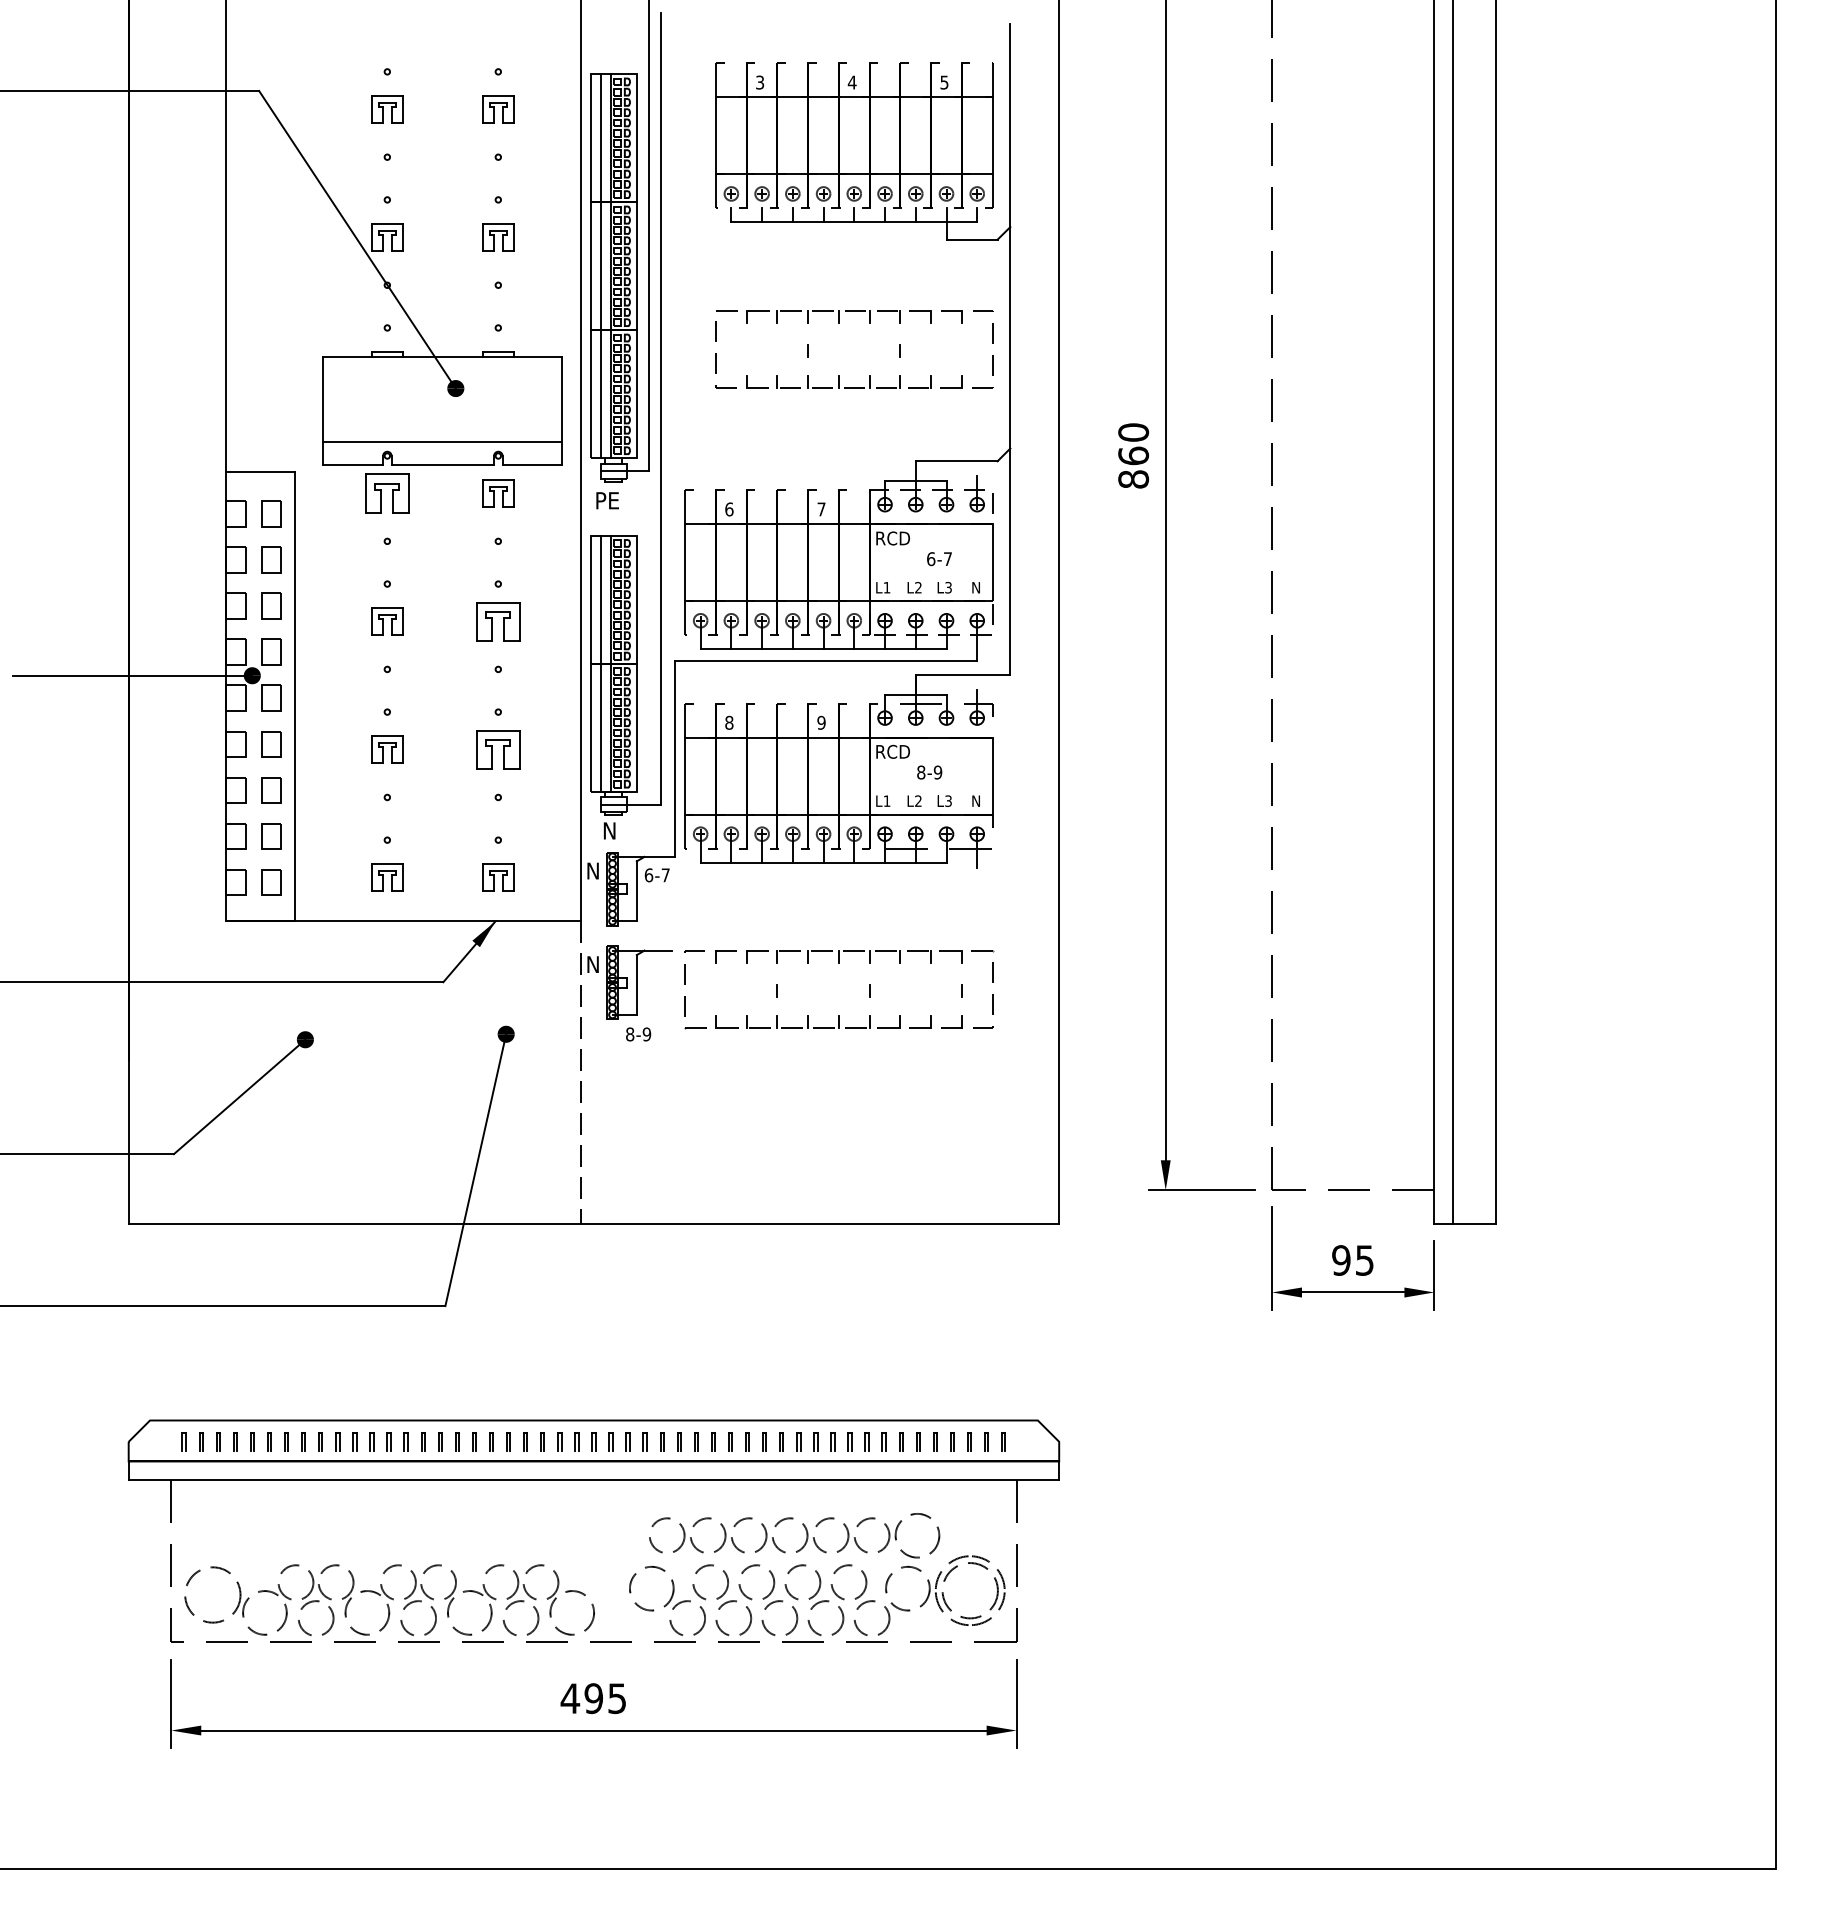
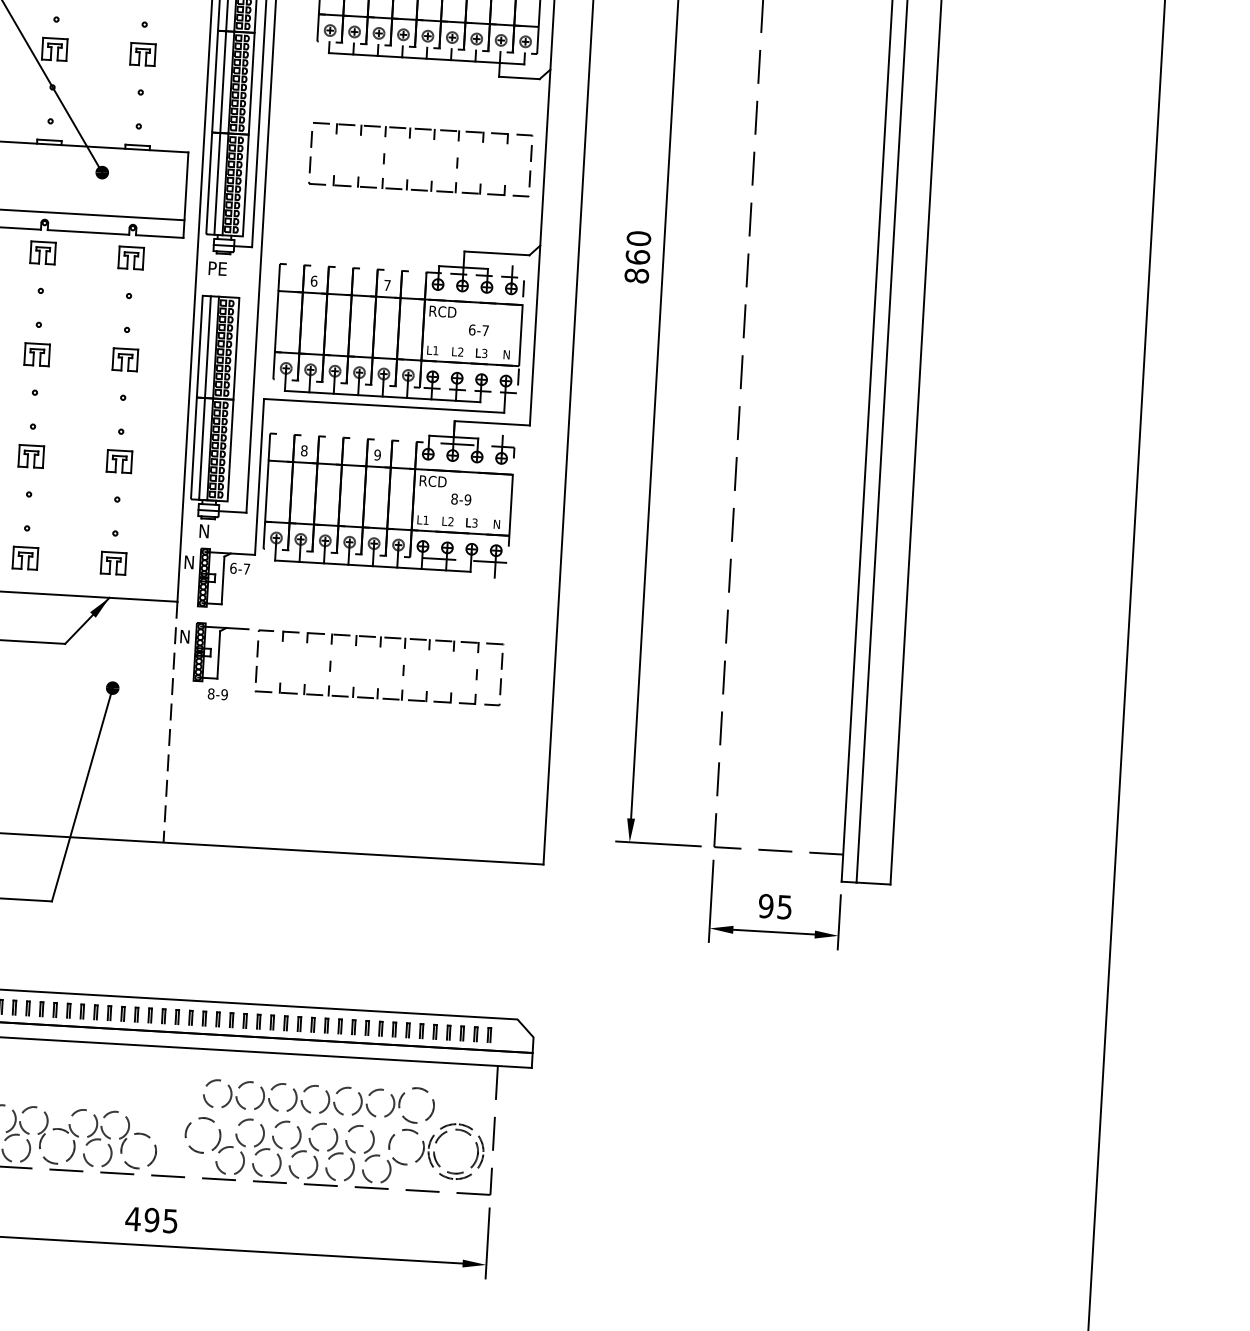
part: (387, 493) -> (43, 252), size x0.71
part: (498, 621) -> (125, 359), size x0.71
part: (498, 749) -> (119, 461), size x0.71

